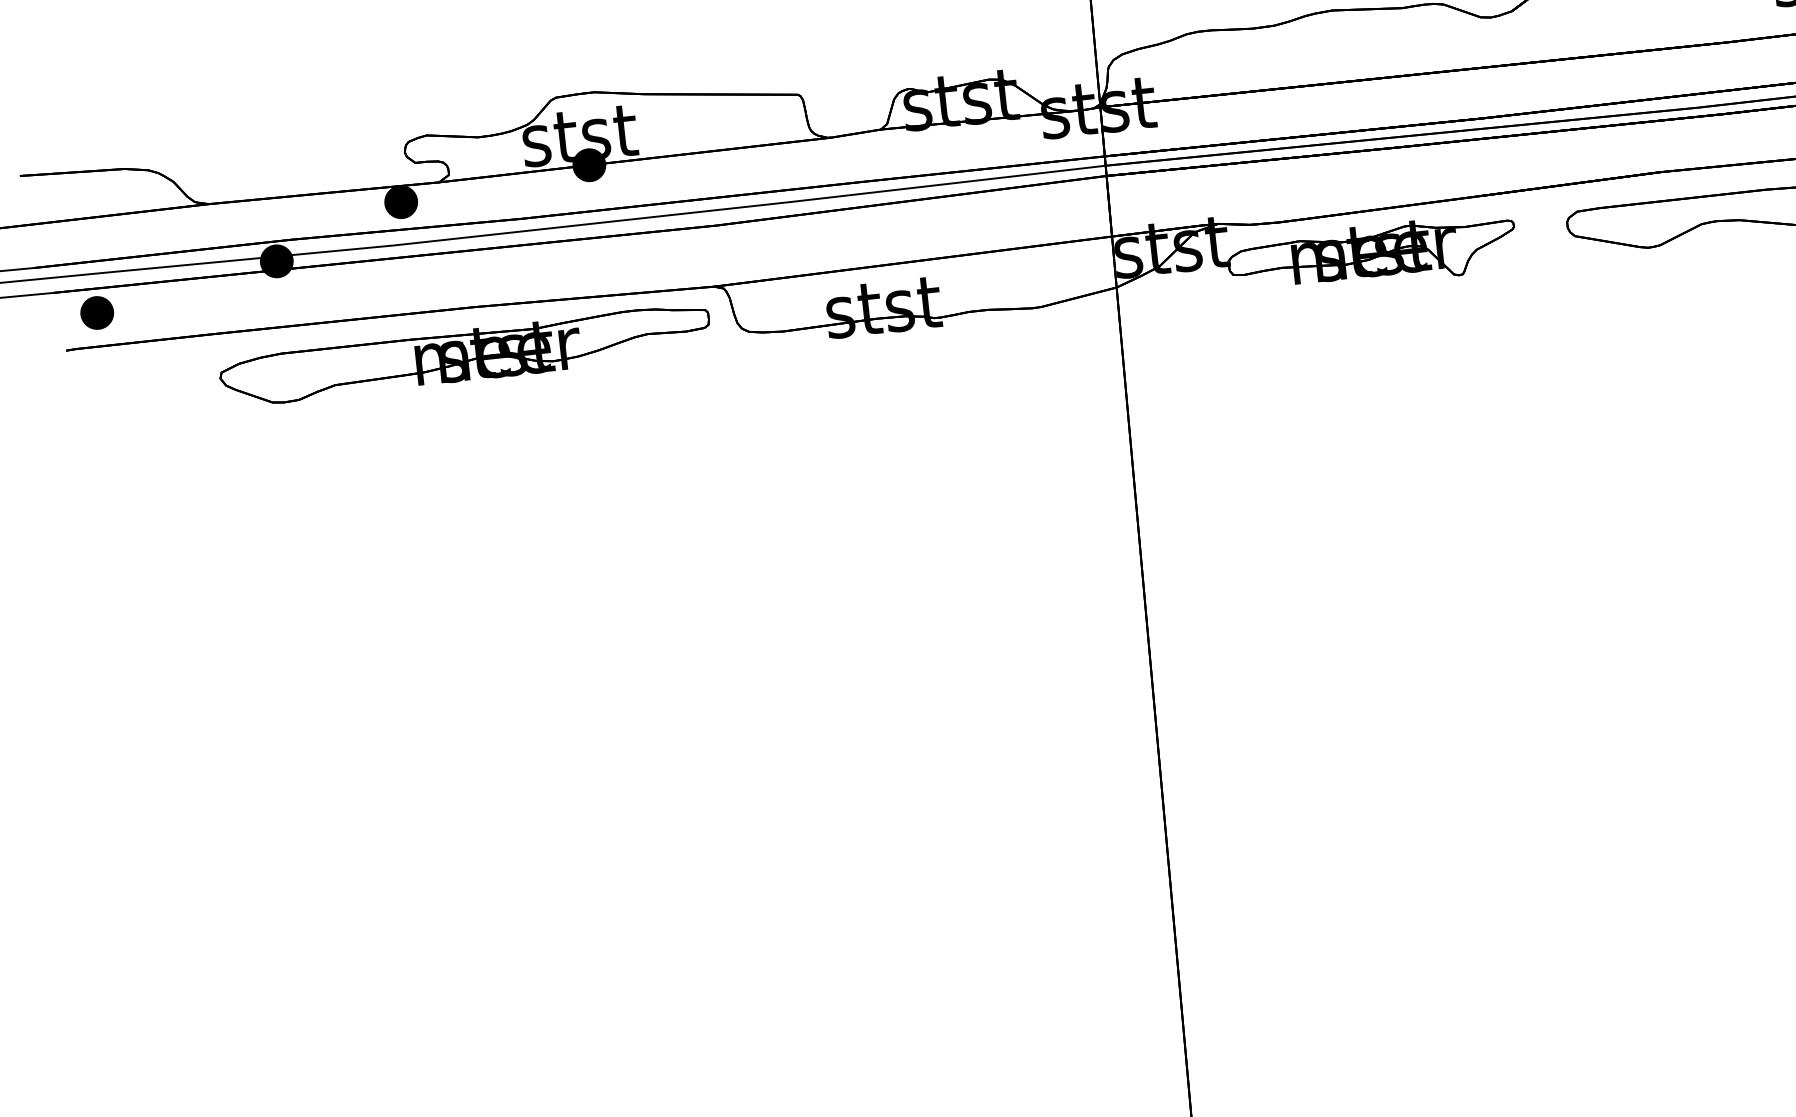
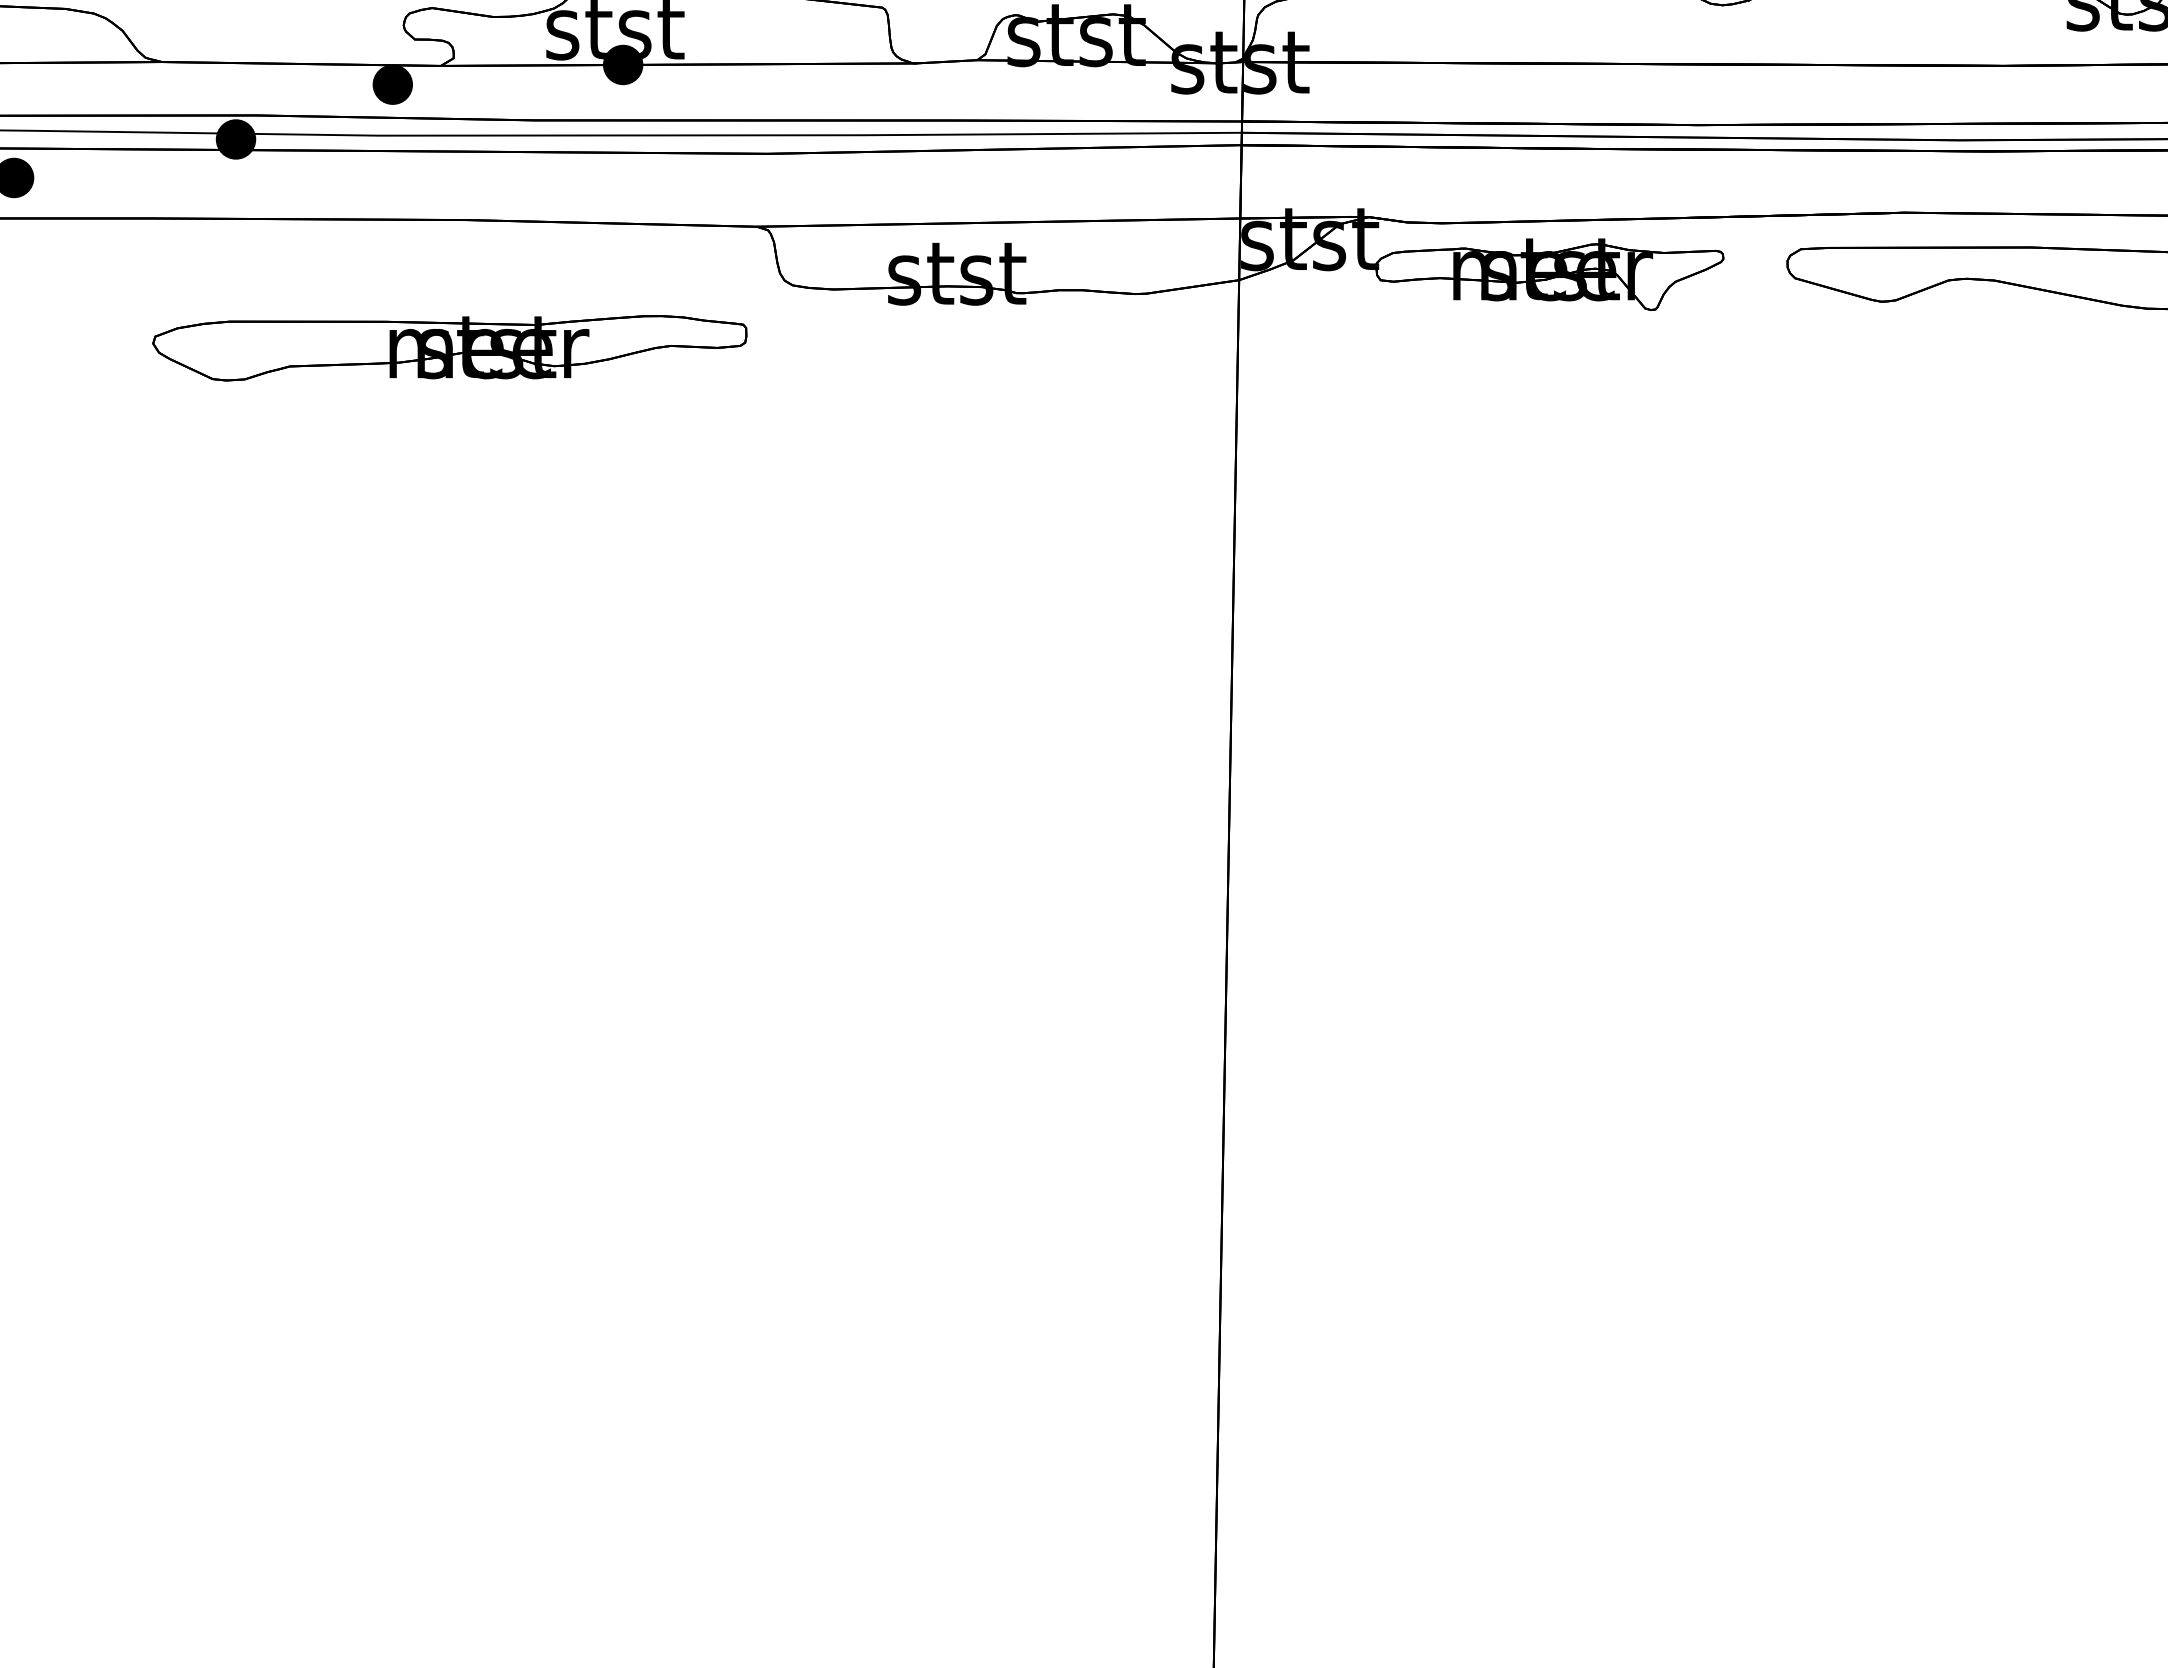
part: (465, 356) -> (449, 348), moved

